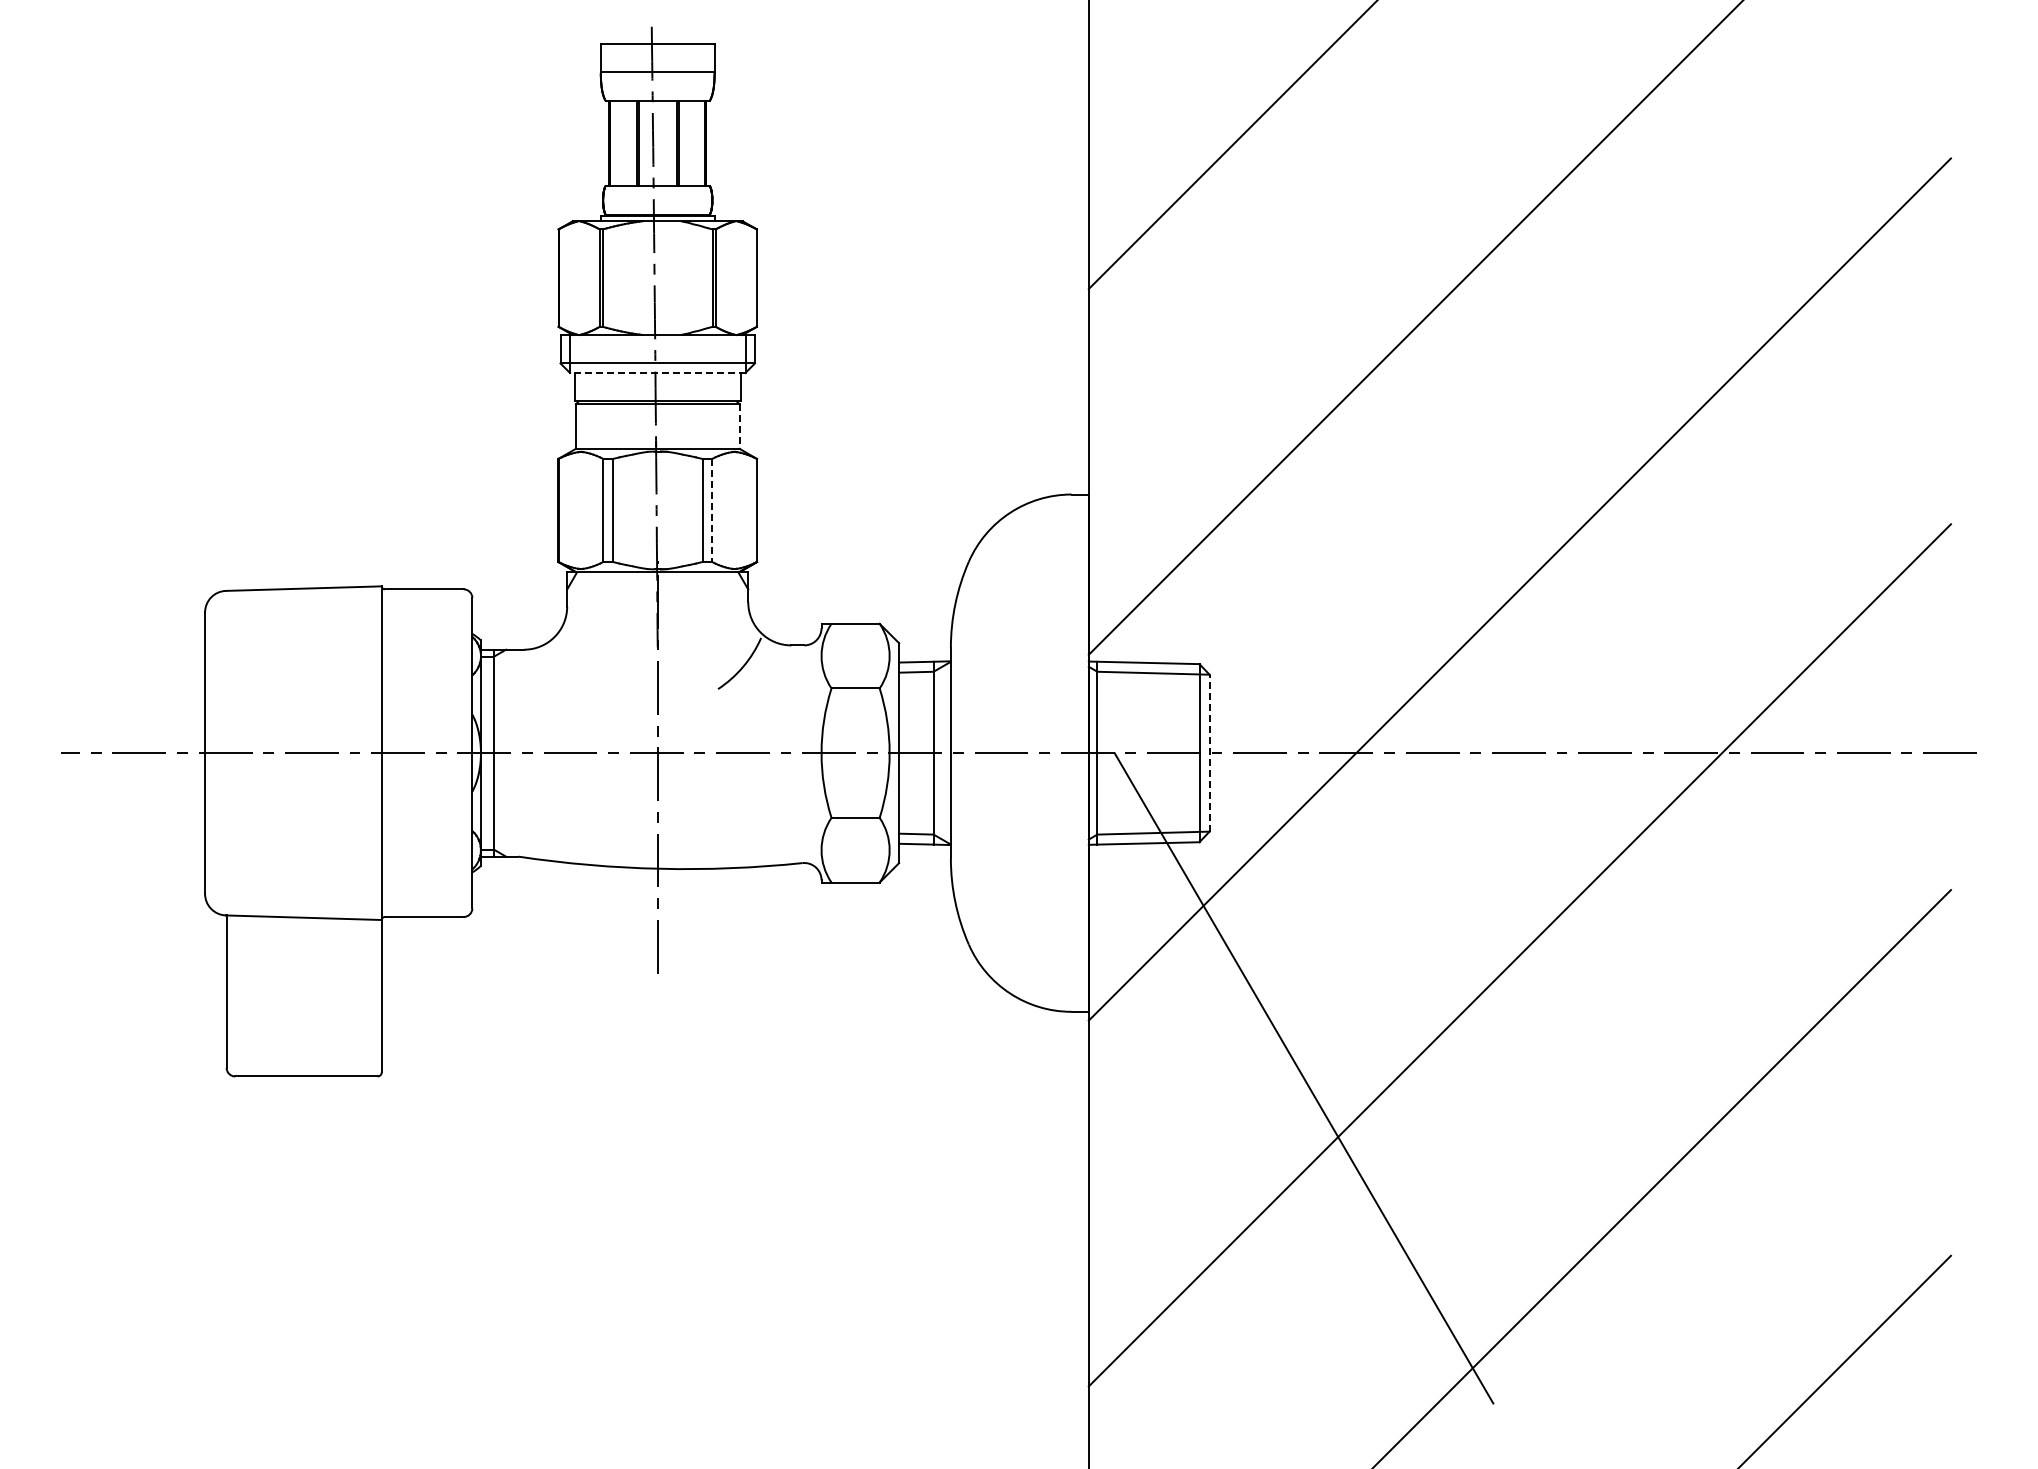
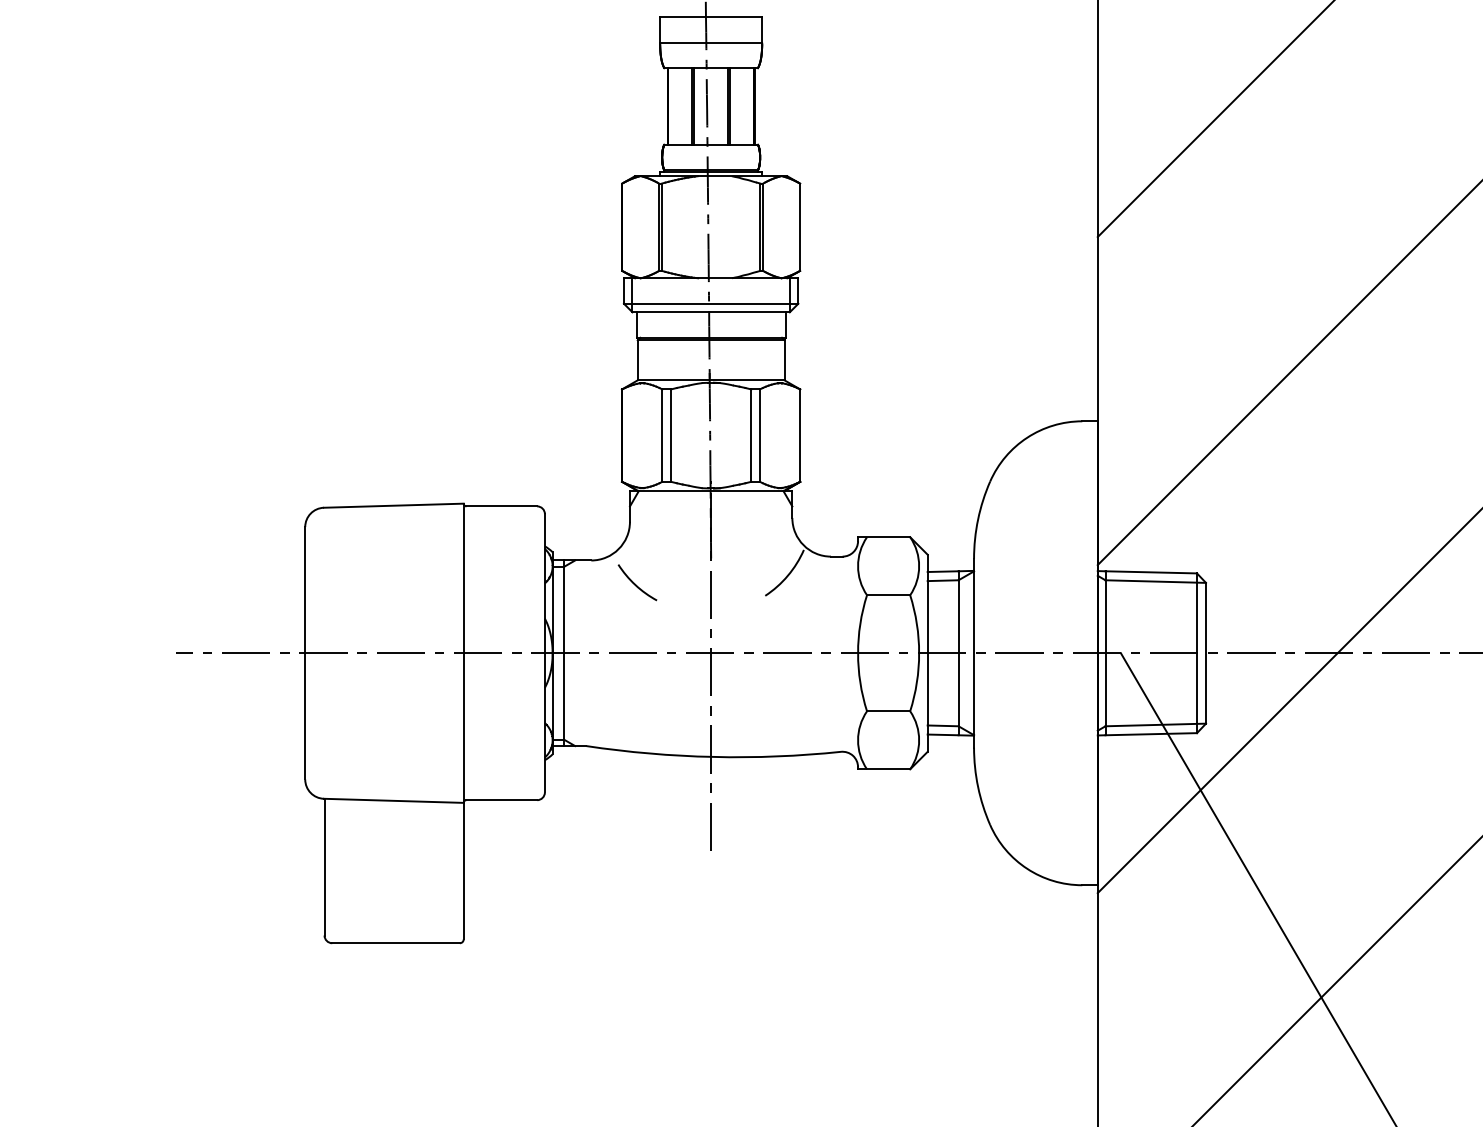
line: (657, 372) -> (710, 311), dashed -> solid
line: (739, 427) -> (784, 361), dashed -> solid
line: (712, 510) -> (760, 435), dashed -> solid
arc: (573, 675) -> (635, 583), added
line: (1209, 752) -> (1205, 652), dashed -> solid

